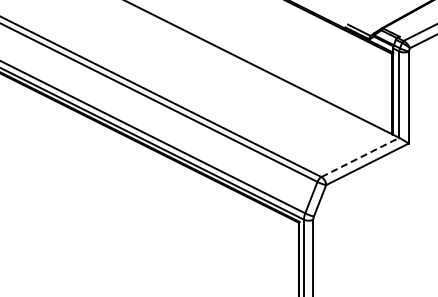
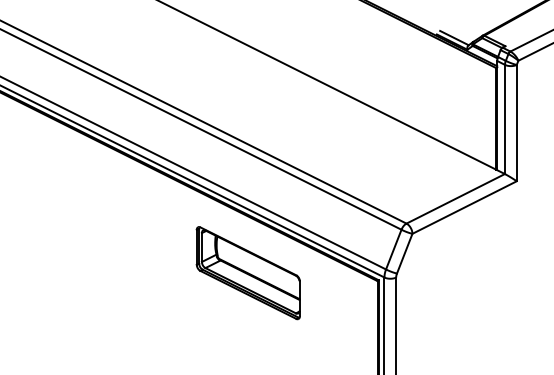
line: (360, 157) -> (455, 198), dashed -> solid
part: (195, 215) -> (247, 272), added

